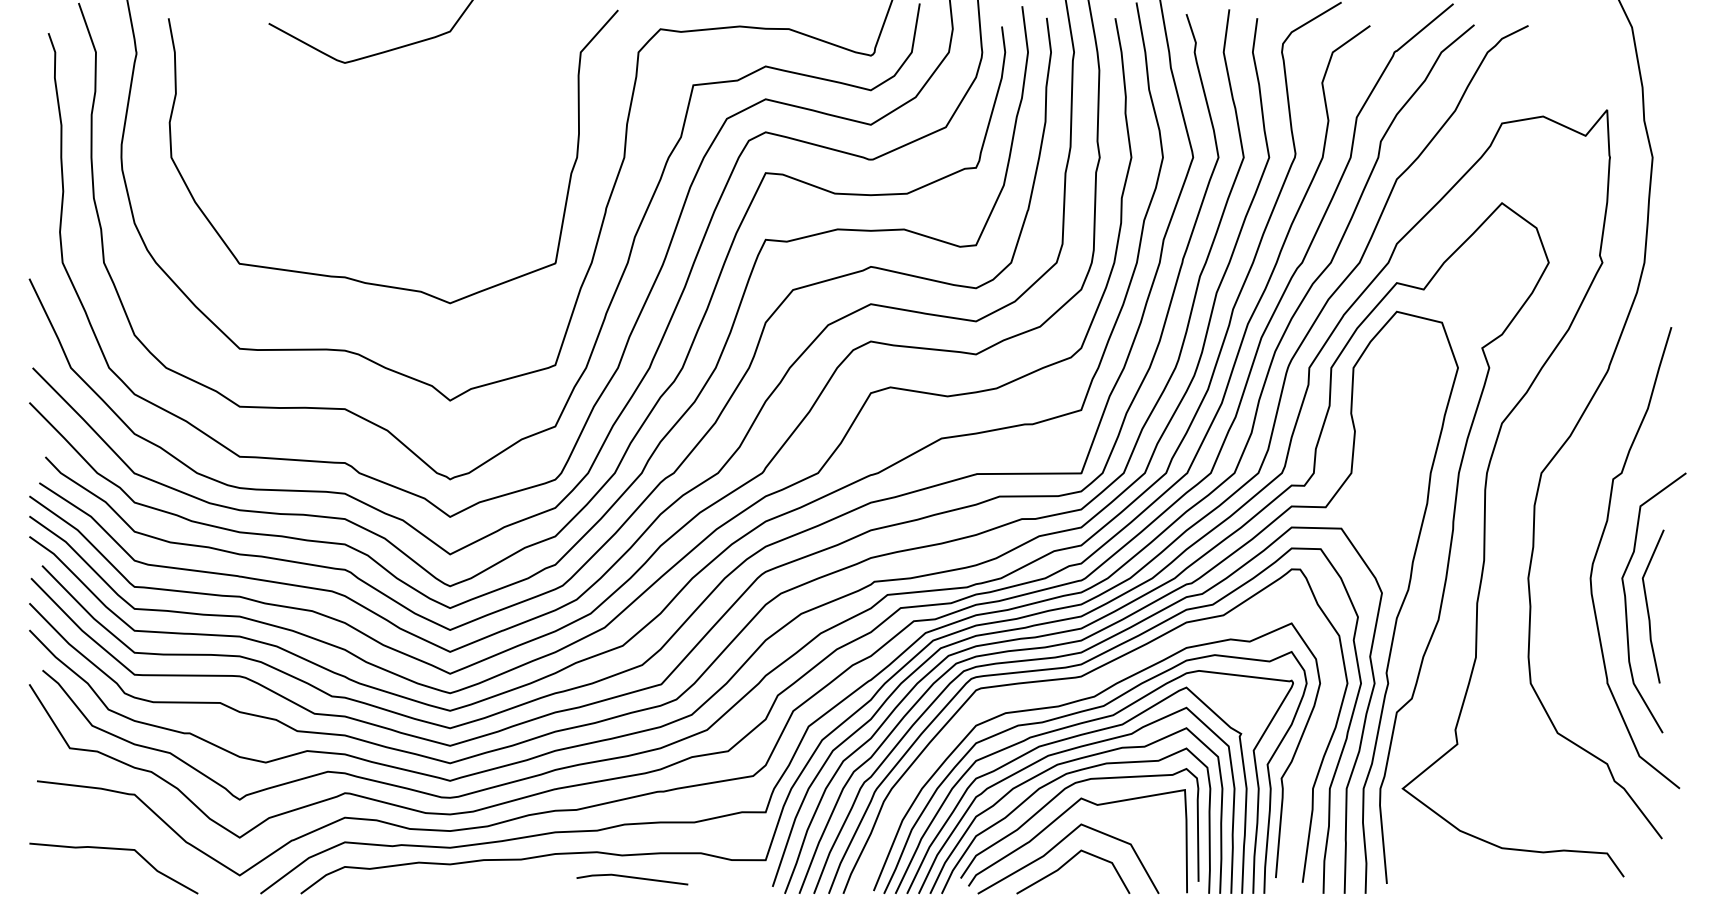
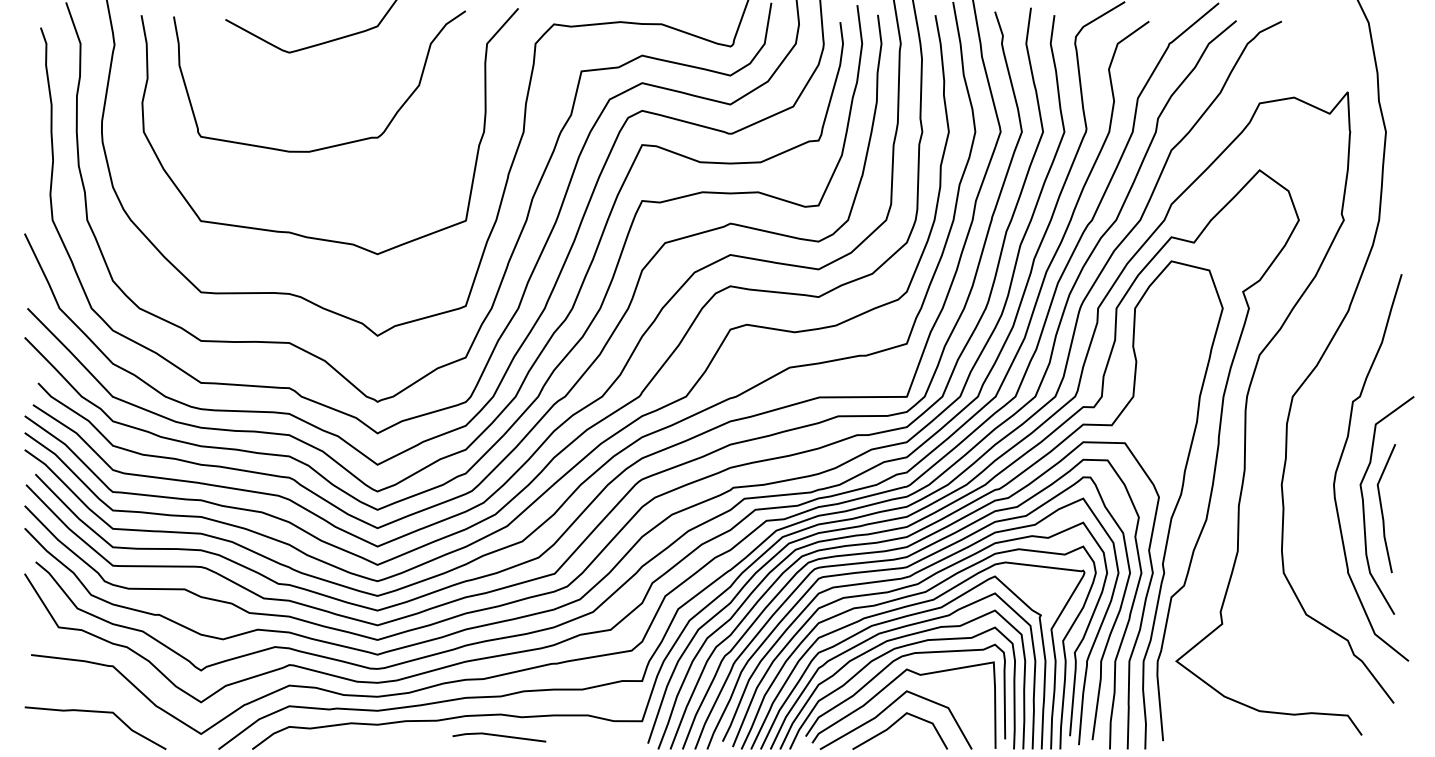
curve: (397, 173) -> (333, 145), added
curve: (1085, 688) -> (910, 577), added
line: (632, 878) -> (499, 736), moved

